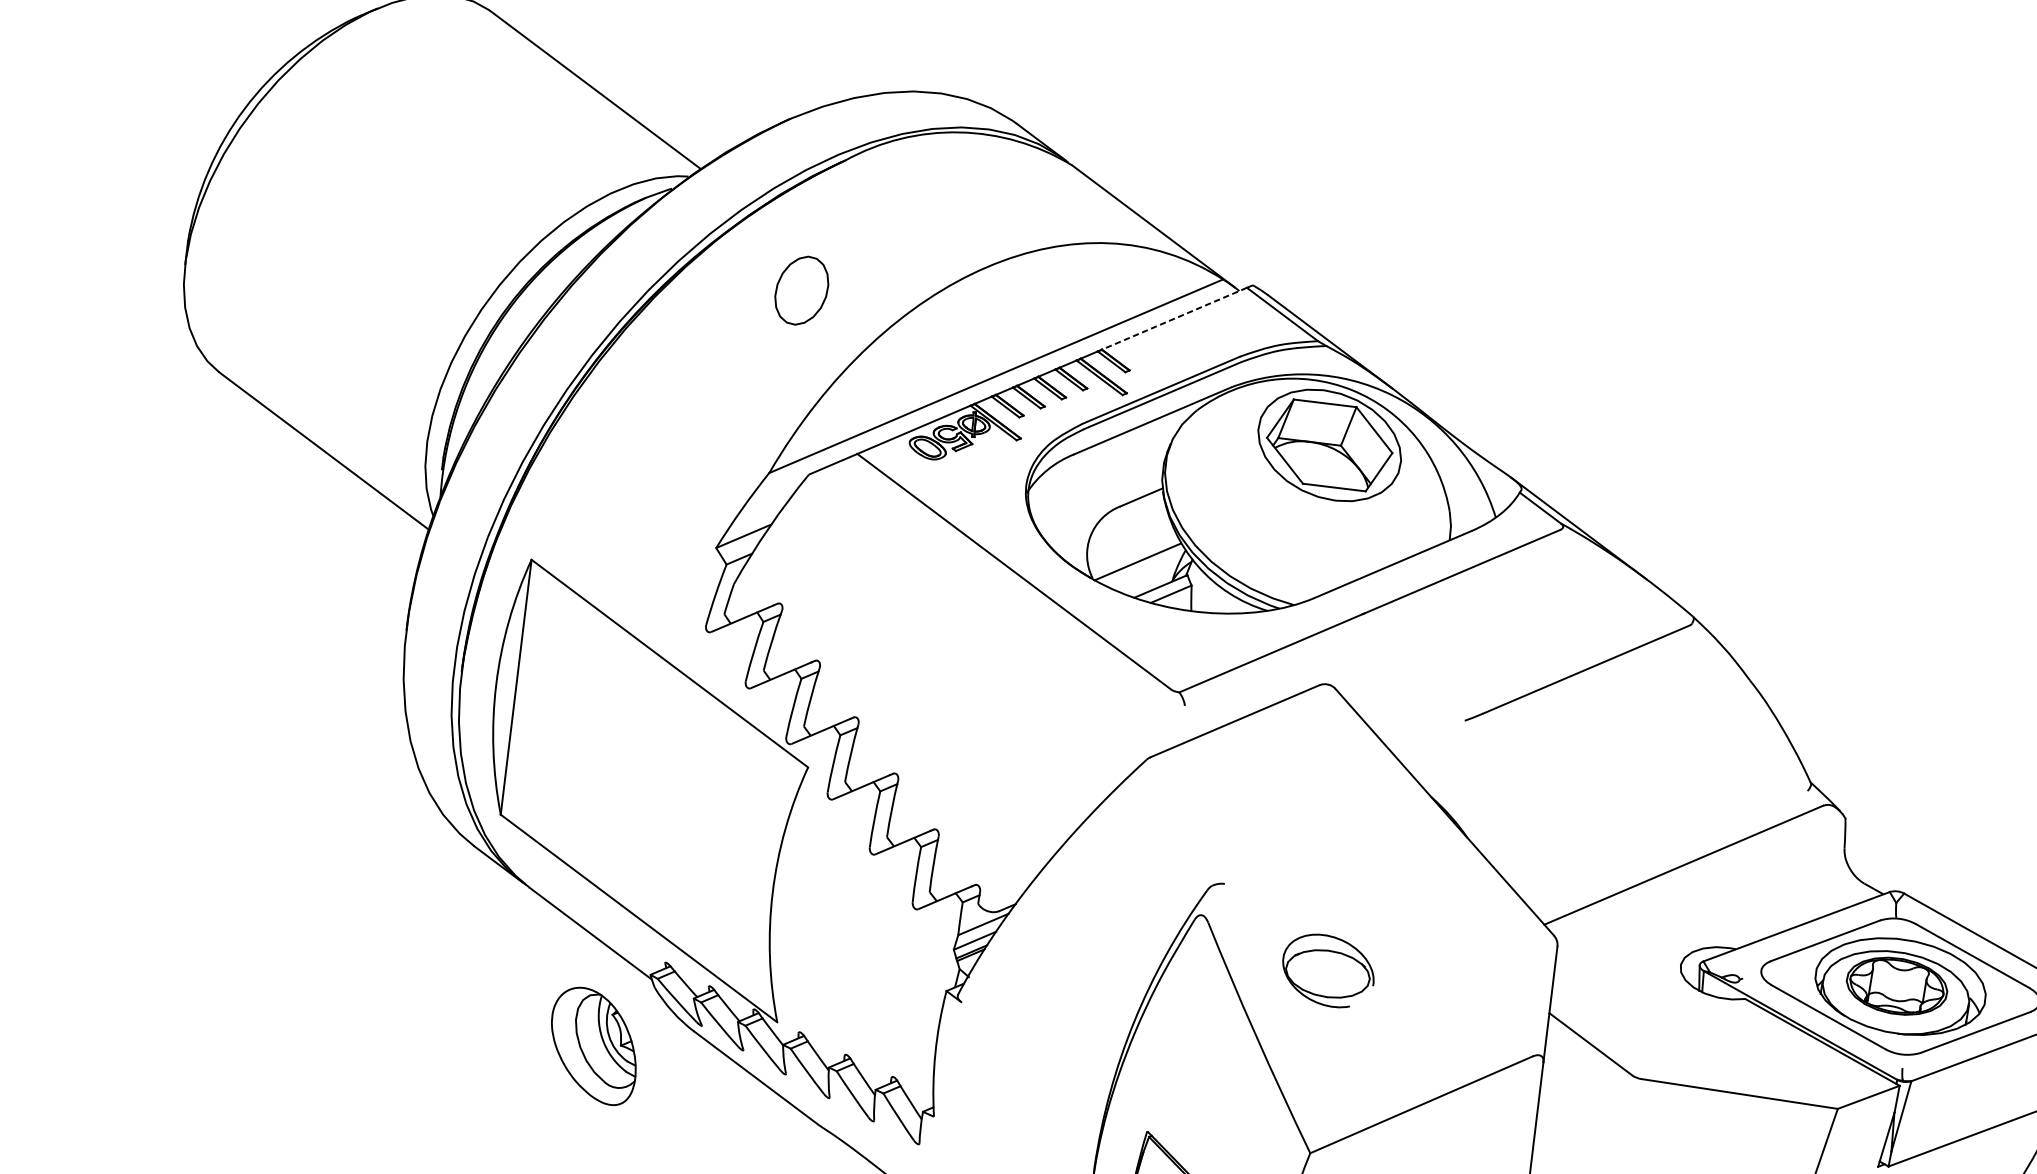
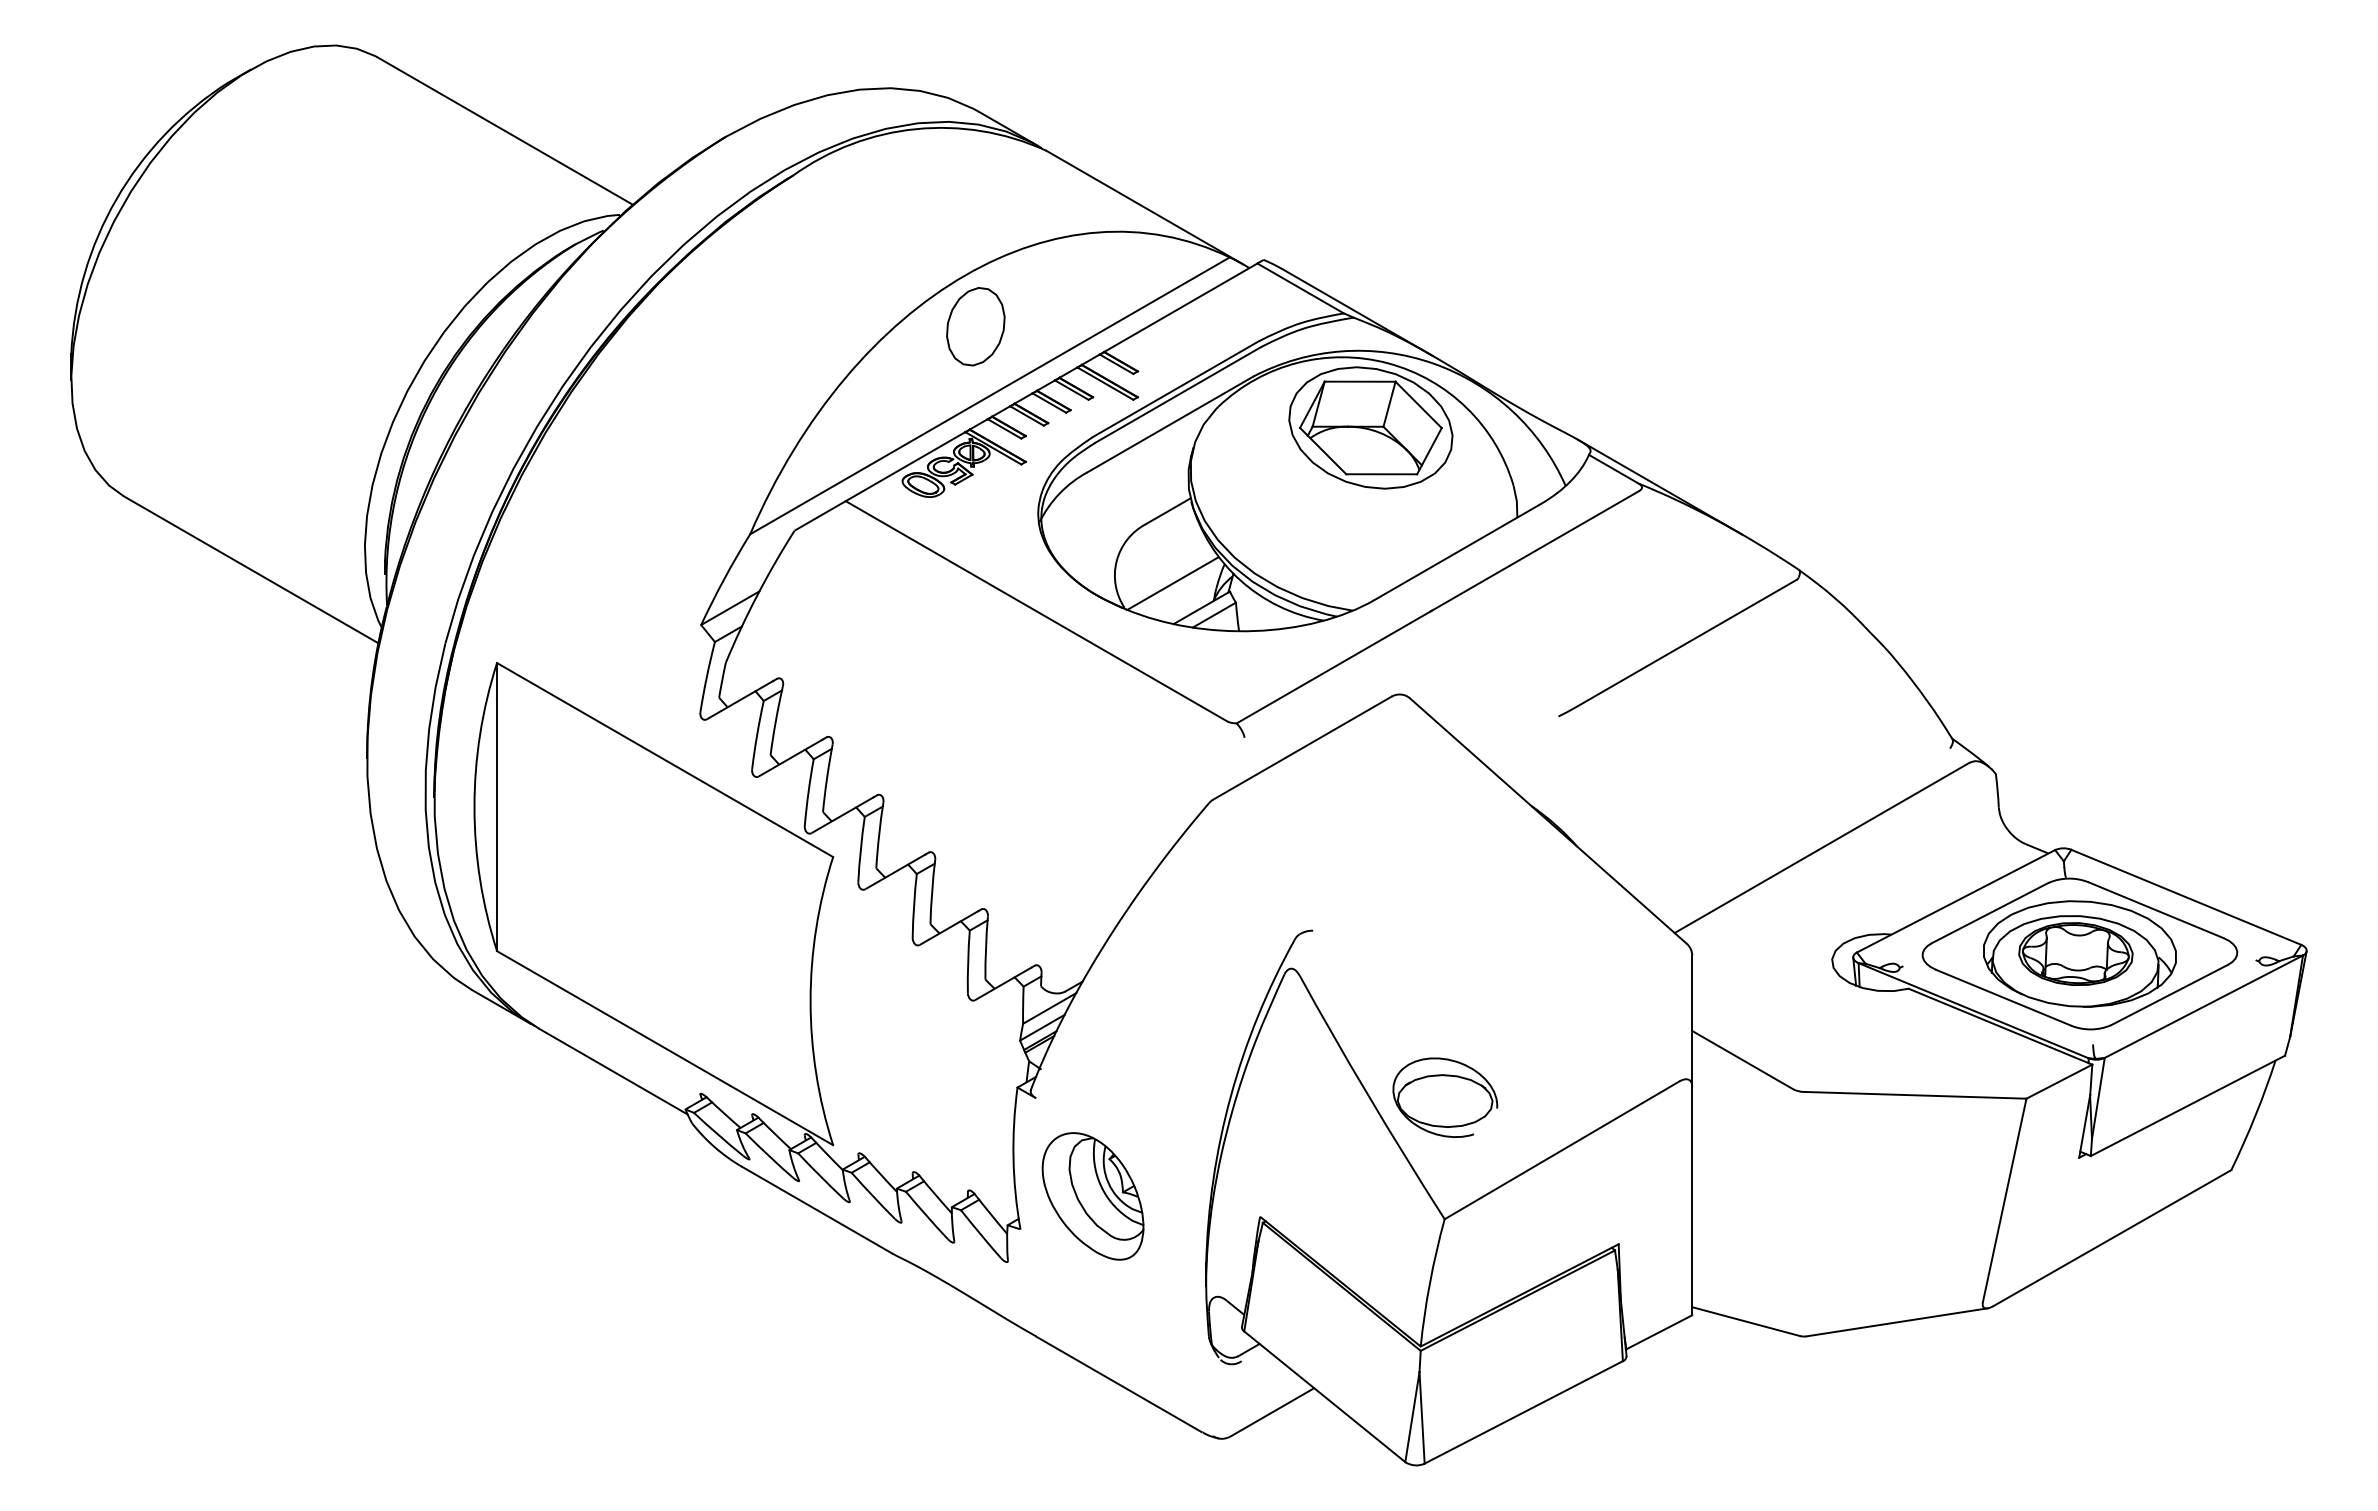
part: (801, 290) -> (975, 326), moved
line: (1174, 318) -> (1180, 307), dashed -> solid
part: (1328, 970) -> (1445, 1097), moved
part: (593, 1046) -> (1092, 1196), moved

